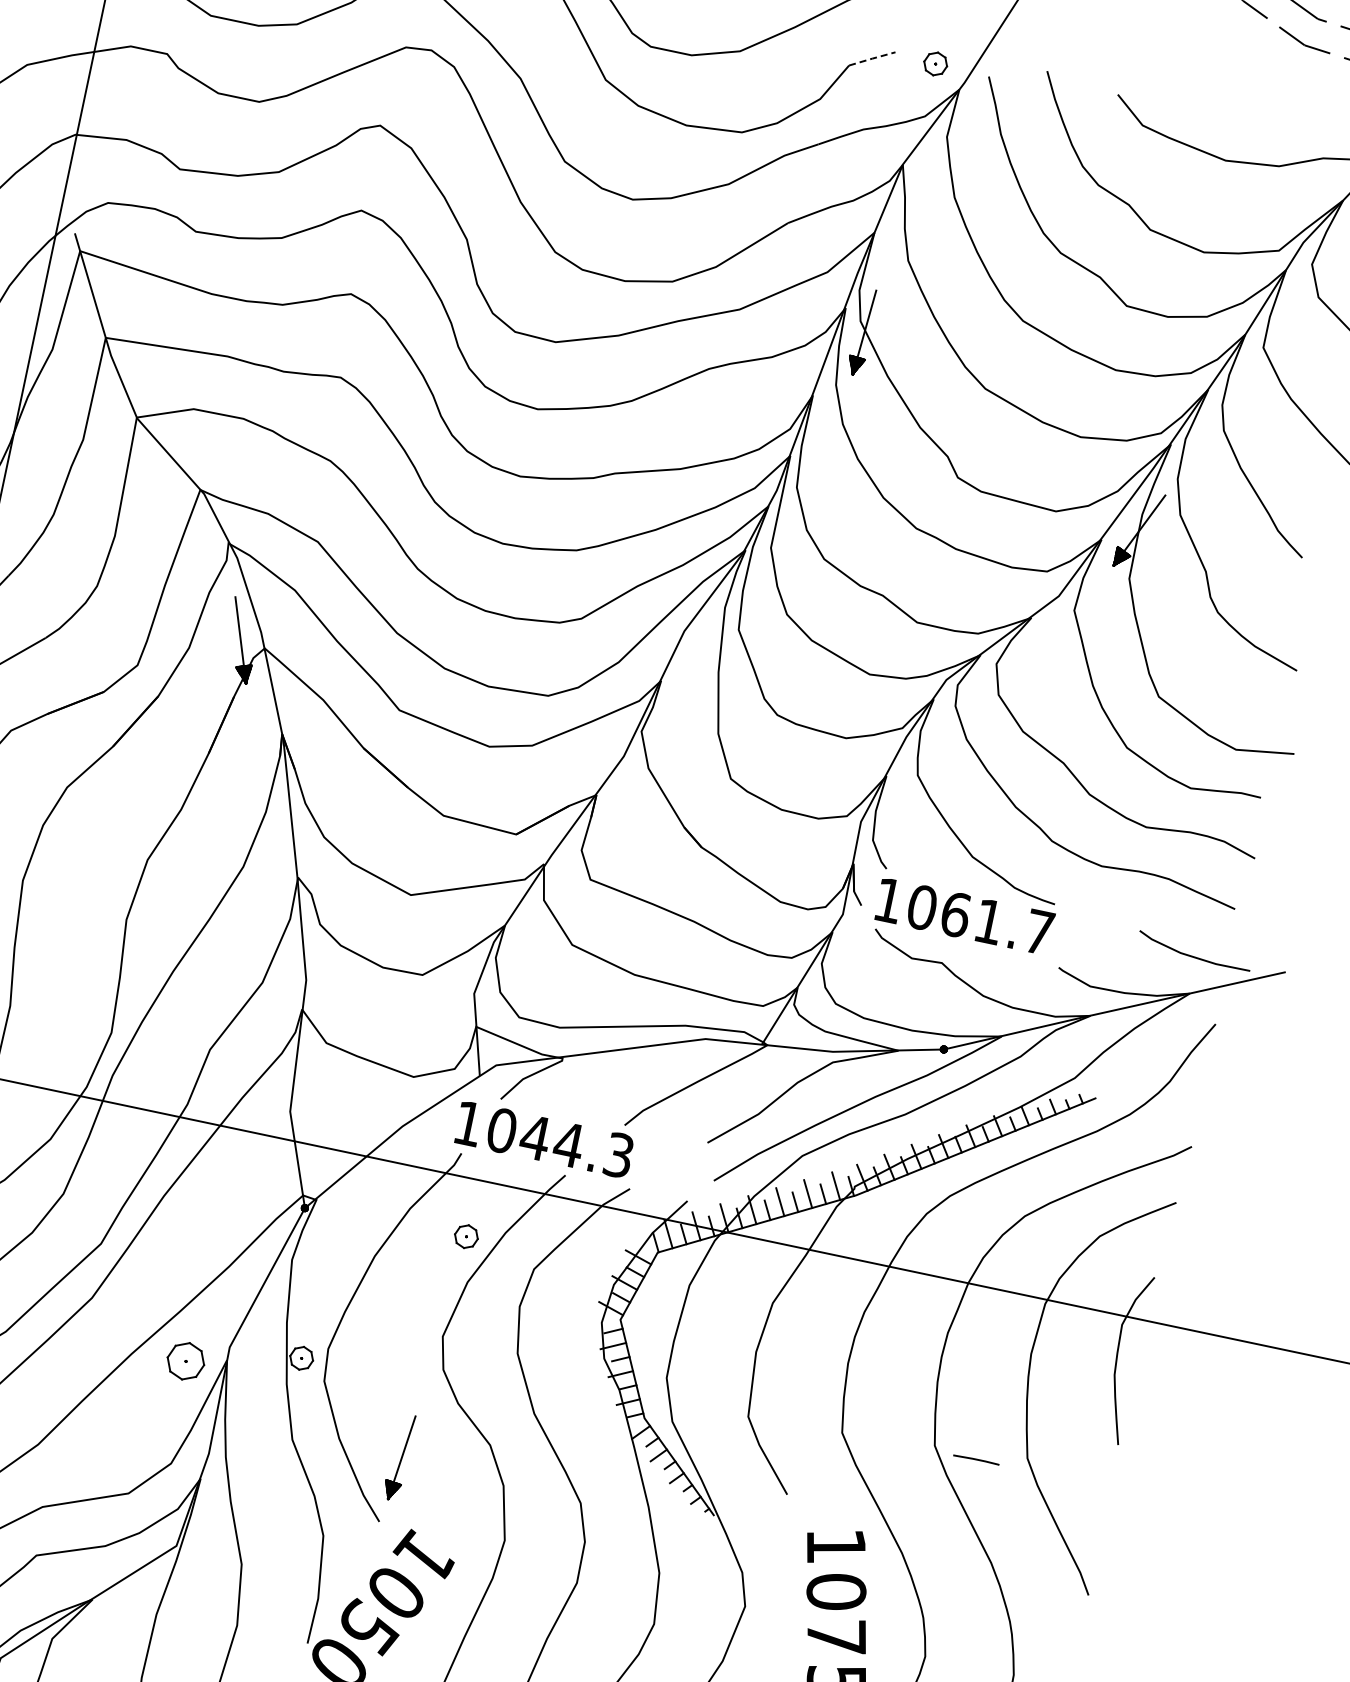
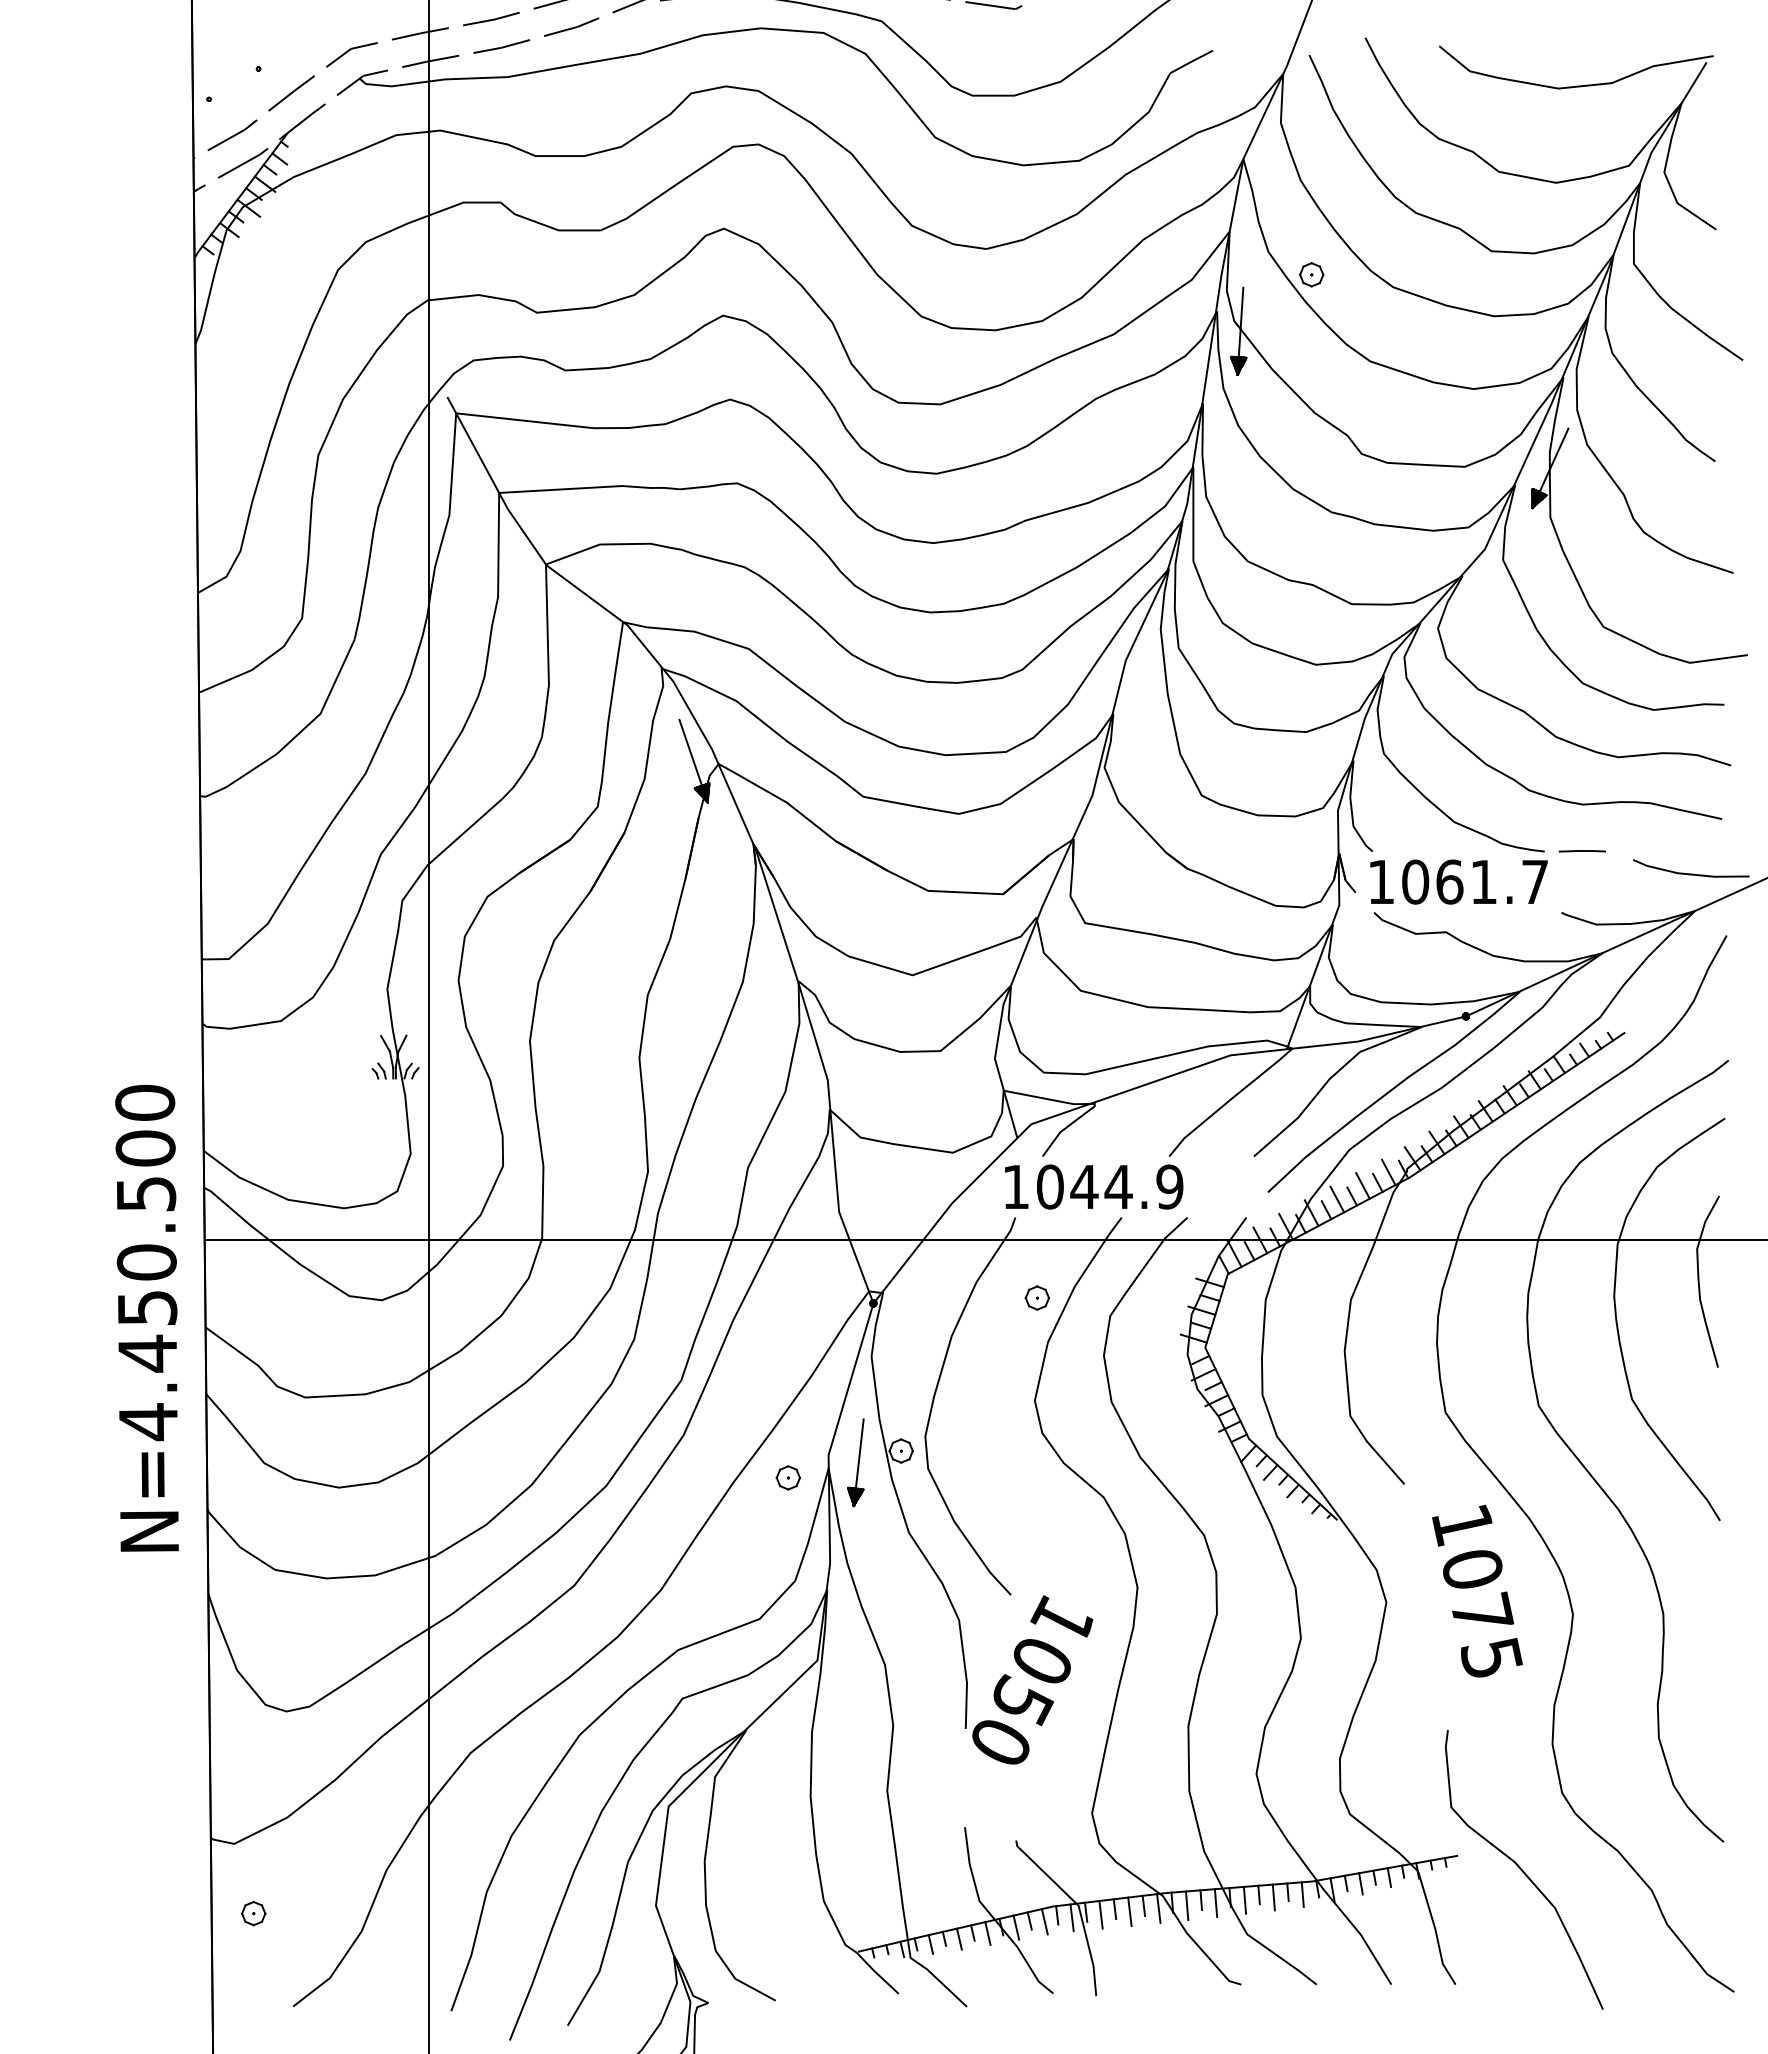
line: (872, 58) -> (1191, 61), dashed -> solid
part: (935, 63) -> (1311, 274), moved
text: (618, 1154) -> (1169, 1186), 1044.3 -> 1044.9
part: (184, 1360) -> (787, 1477), size x0.62
part: (398, 1456) -> (855, 1462), moved
line: (975, 1459) -> (1581, 851), moved

